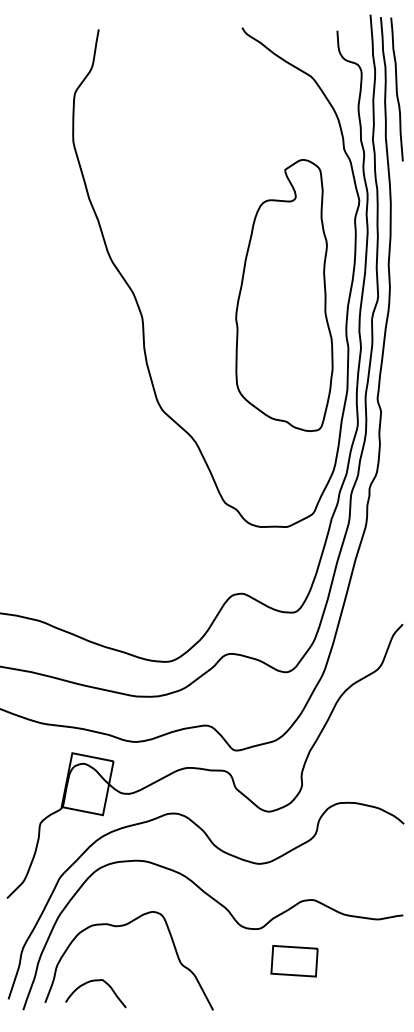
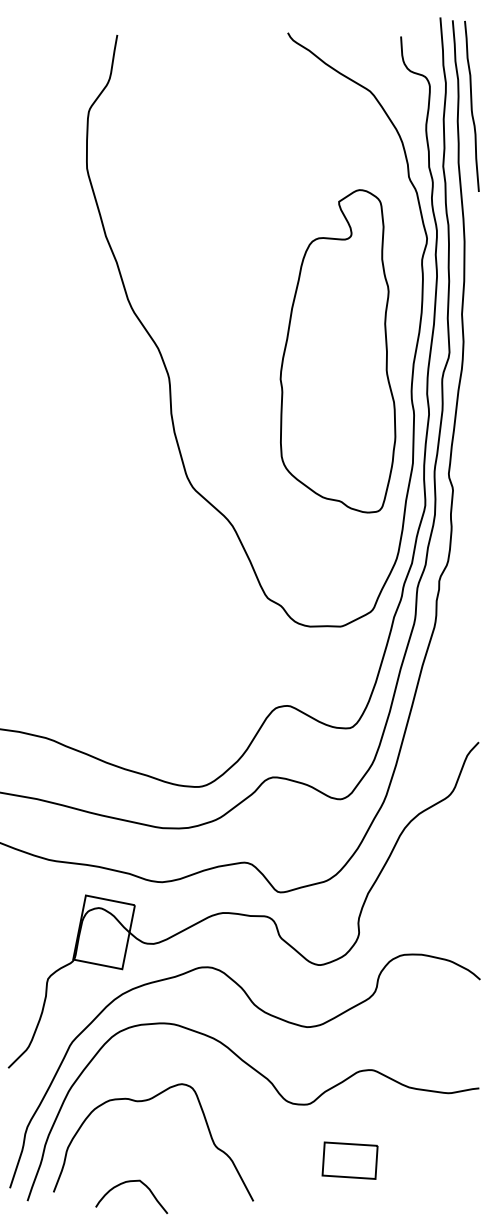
part: (294, 961) -> (350, 1161), moved
curve: (95, 981) -> (131, 1182), moved

